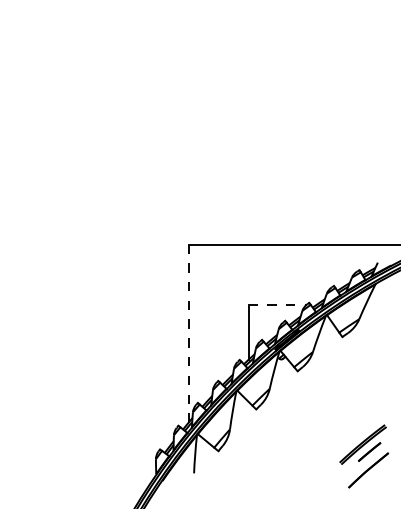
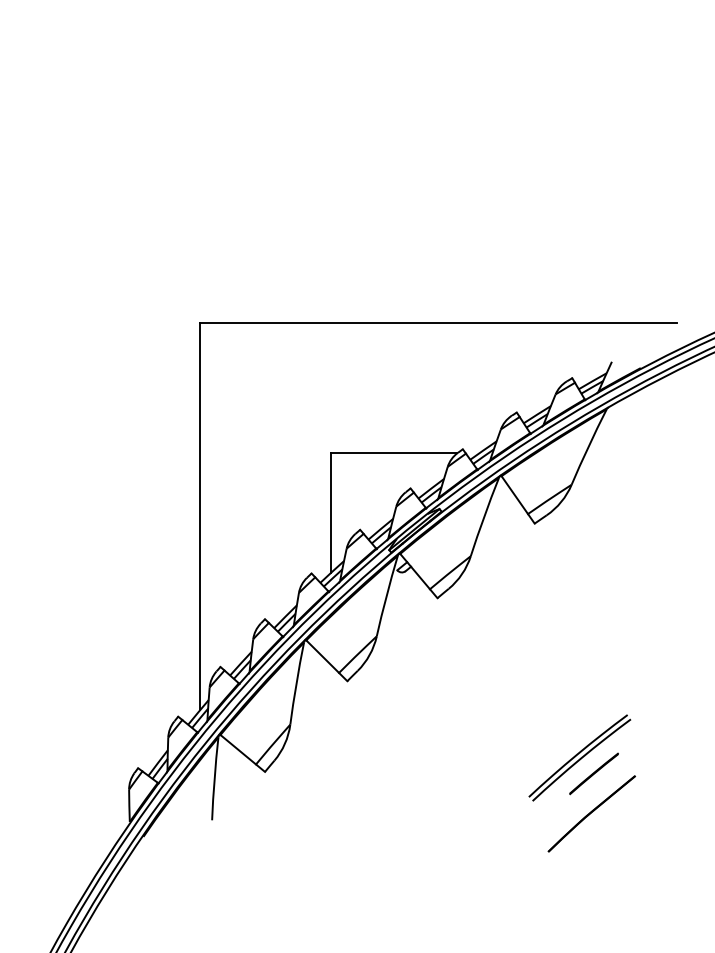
line: (278, 304) -> (395, 452), dashed -> solid
line: (188, 333) -> (199, 515), dashed -> solid

